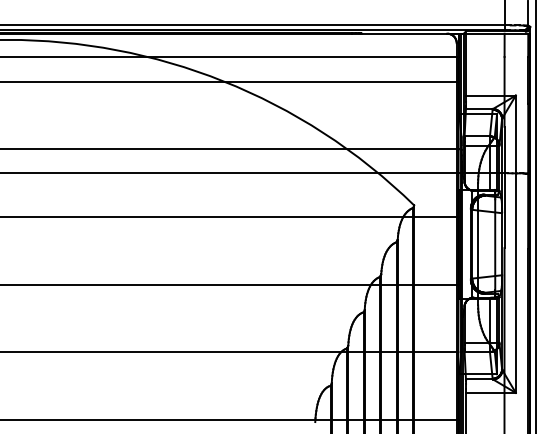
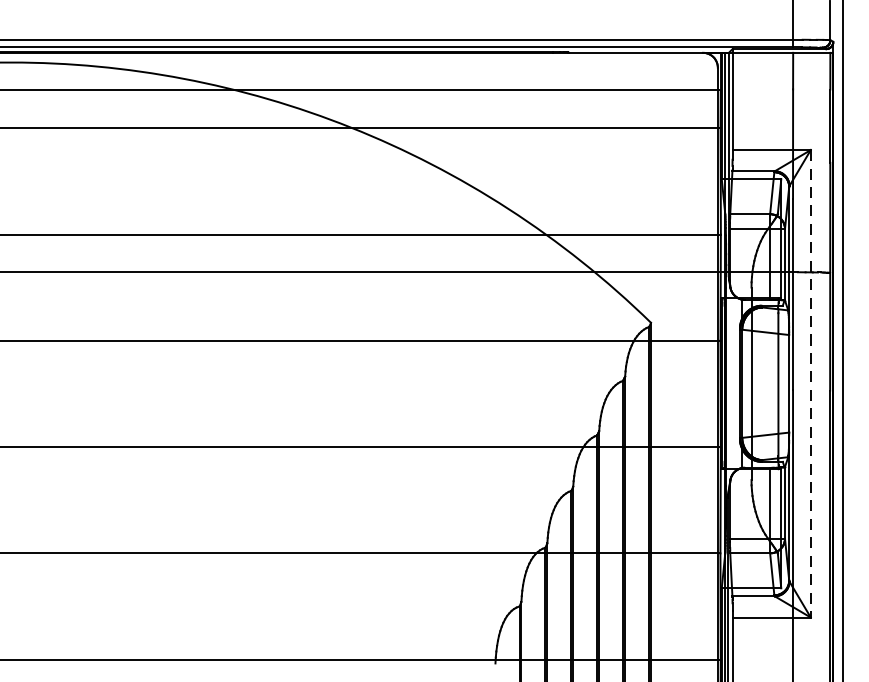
line: (515, 244) -> (810, 384), solid -> dashed

